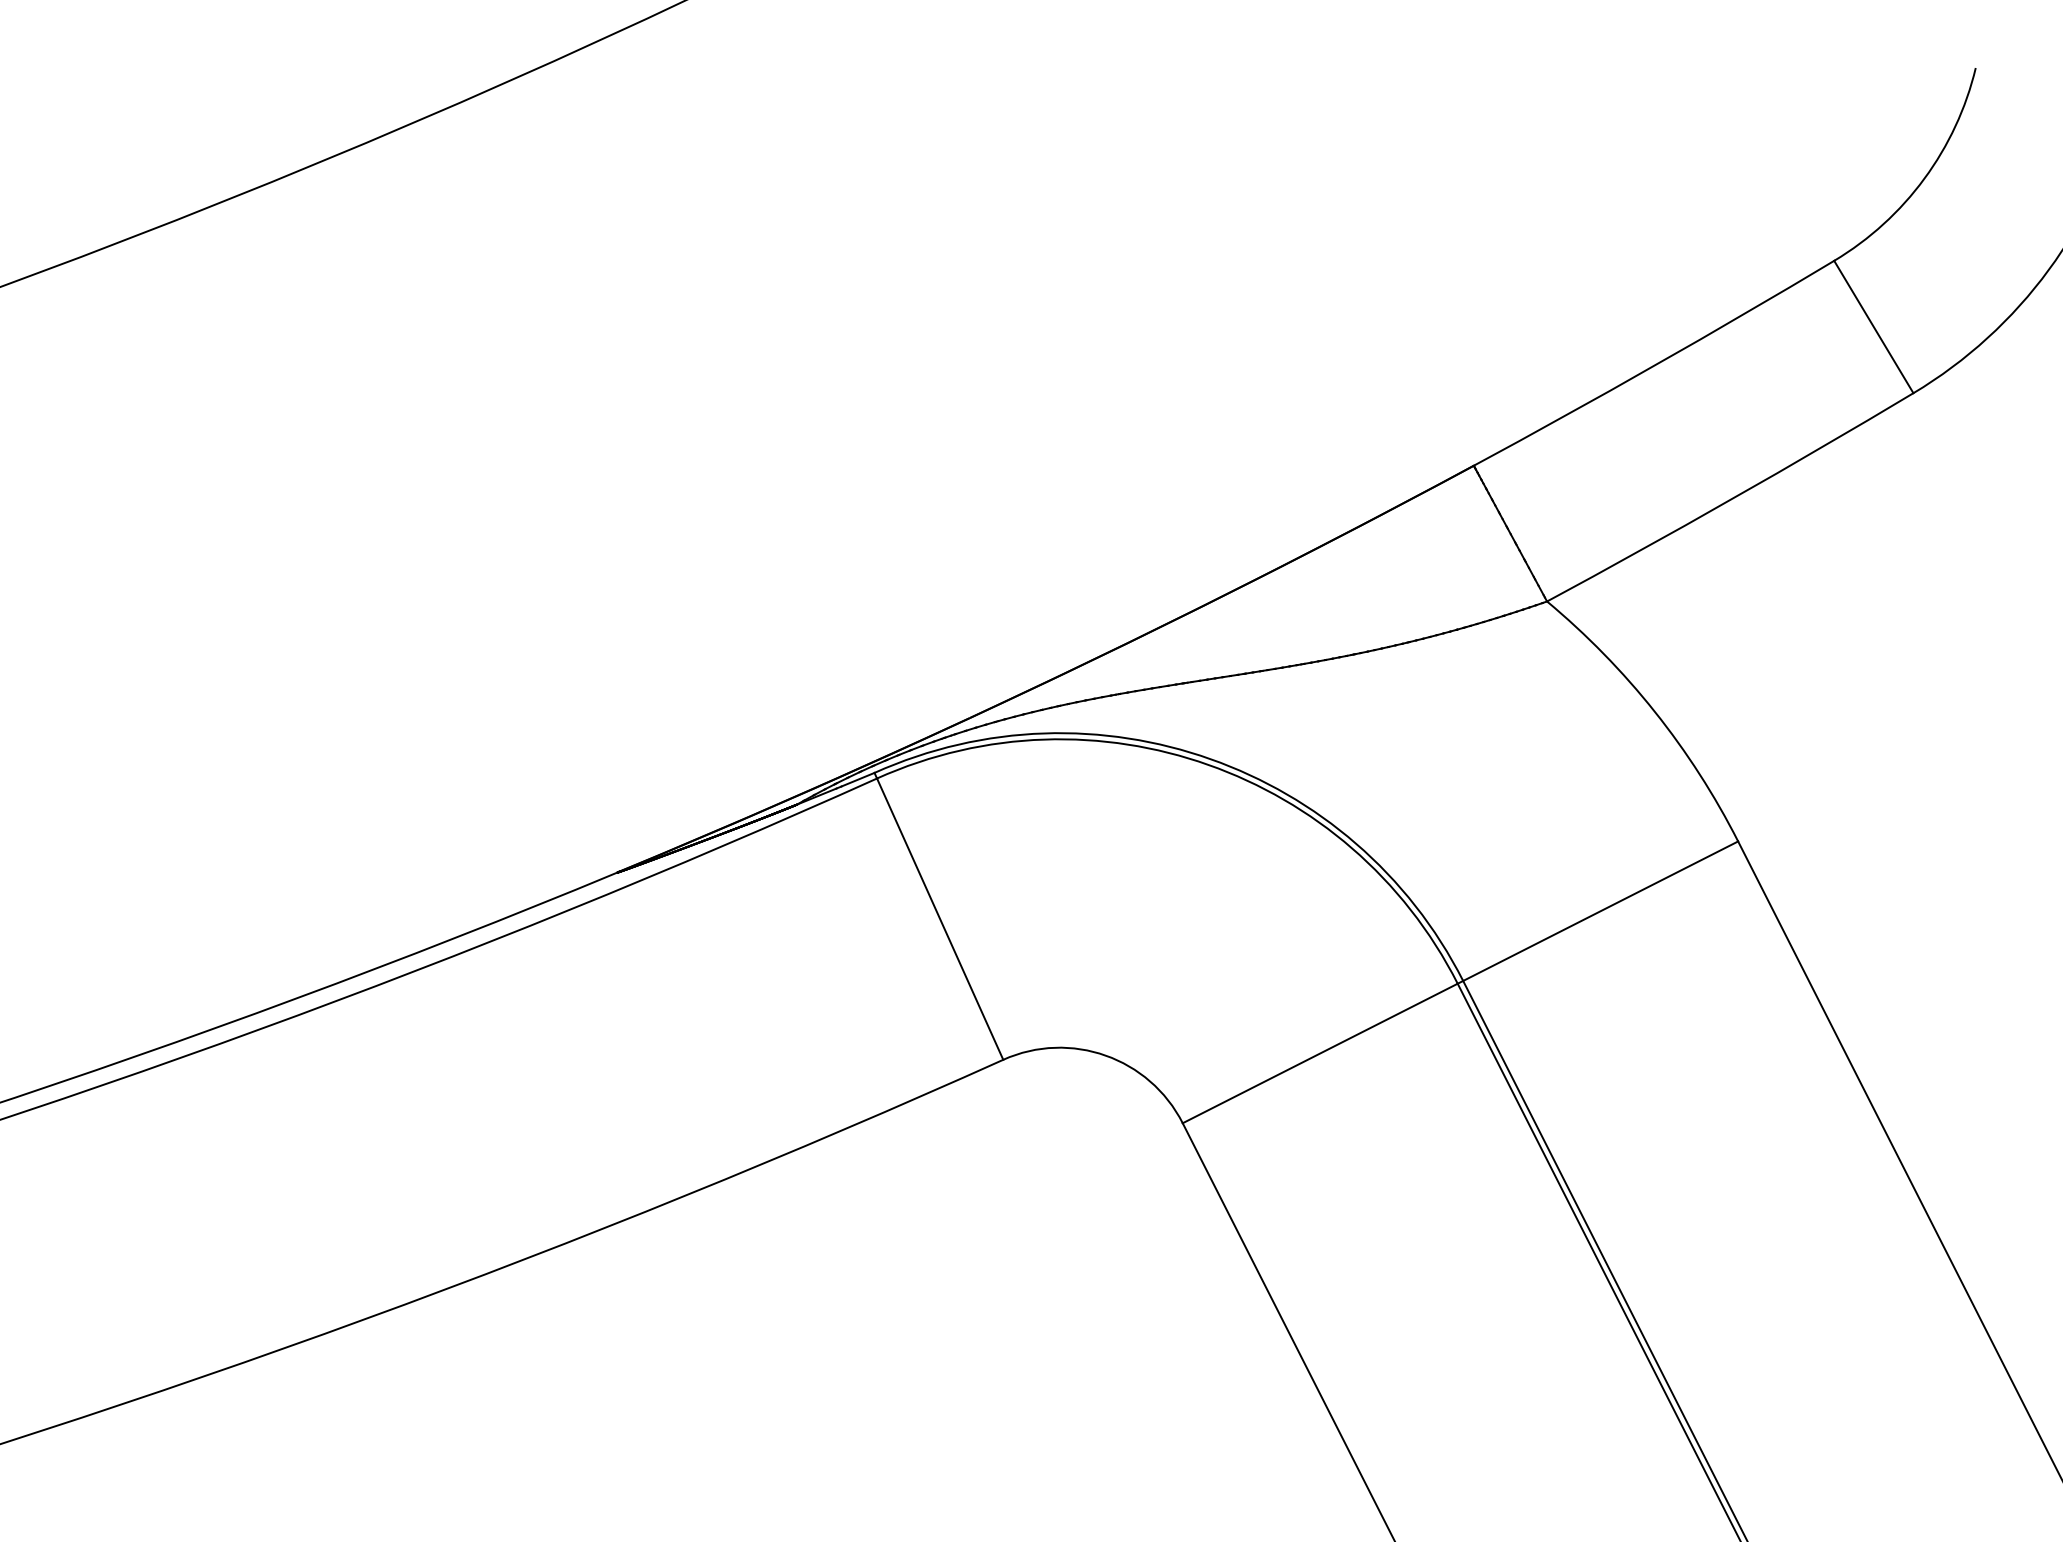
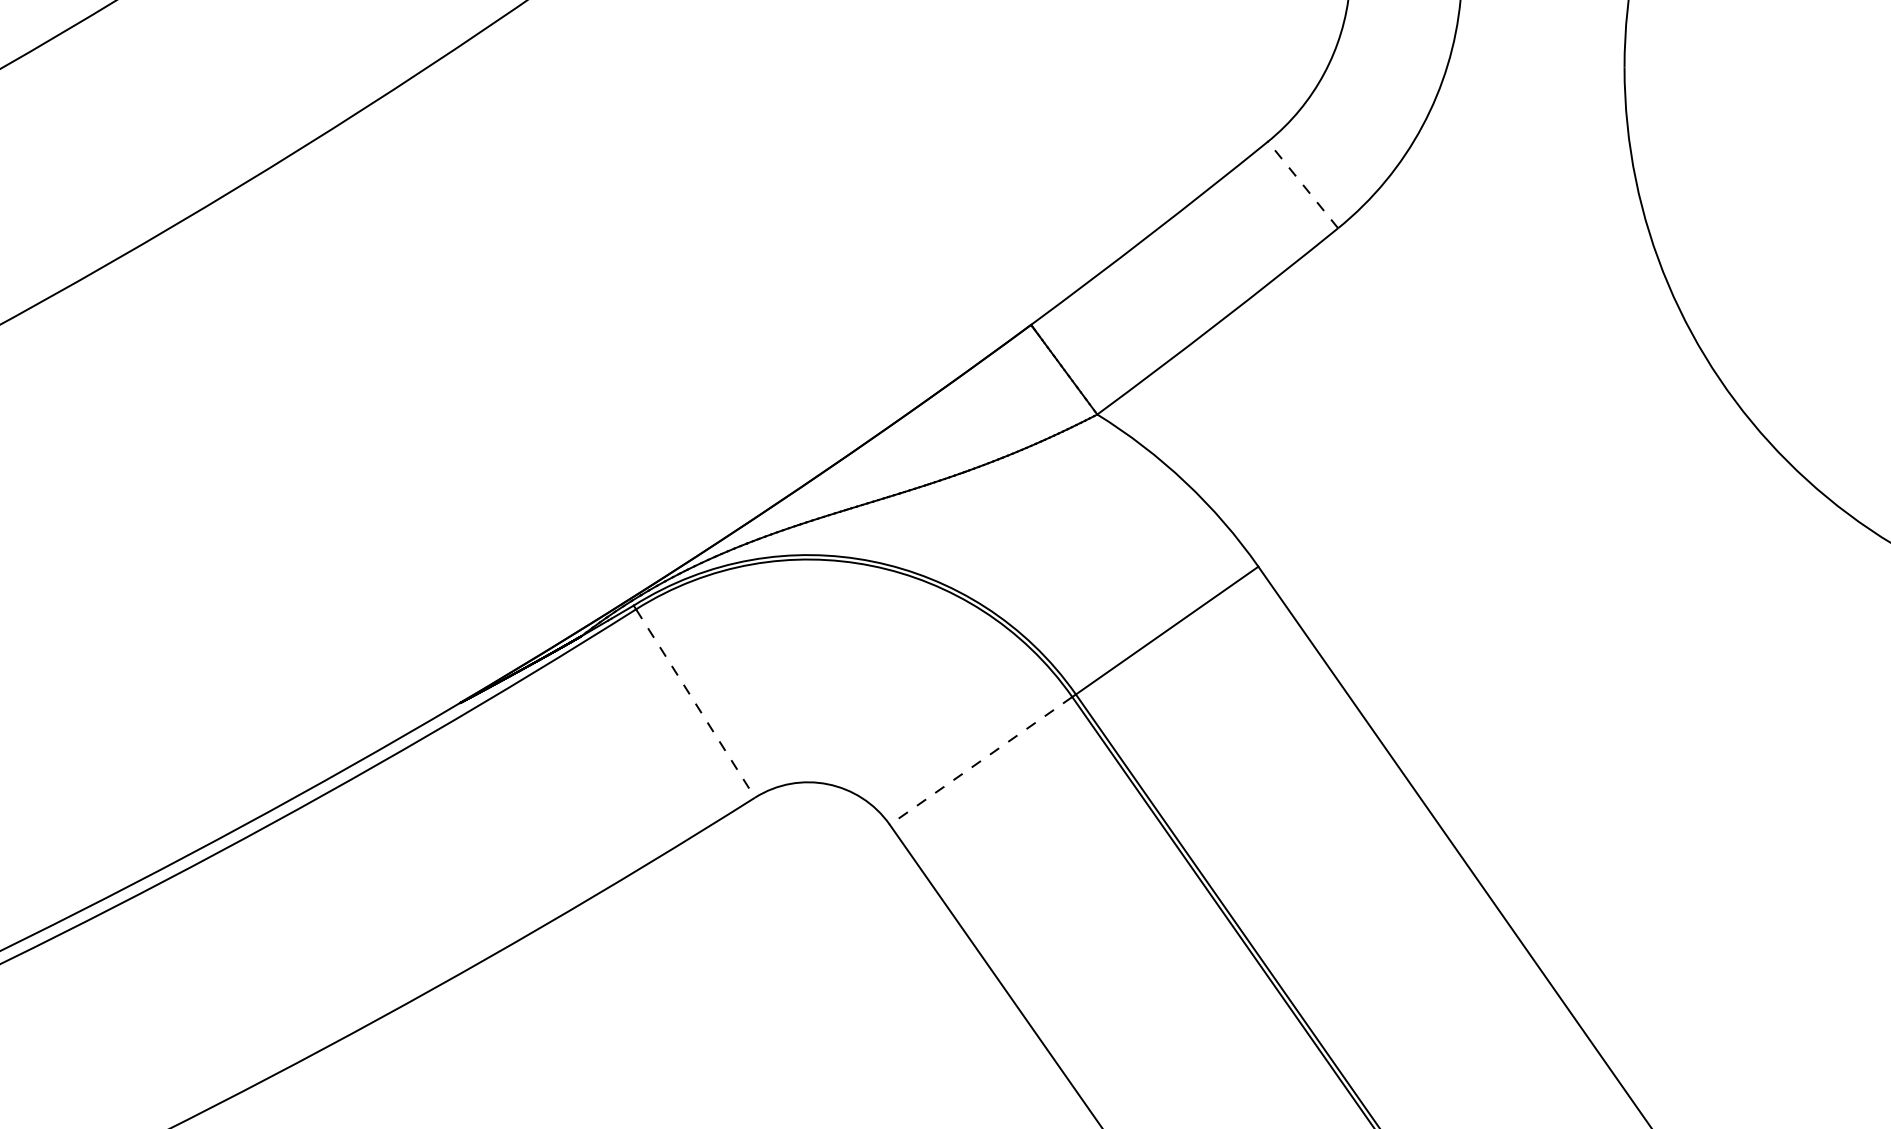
line: (1874, 327) -> (1303, 185), solid -> dashed
line: (939, 920) -> (695, 704), solid -> dashed
line: (1319, 1054) -> (980, 761), solid -> dashed

